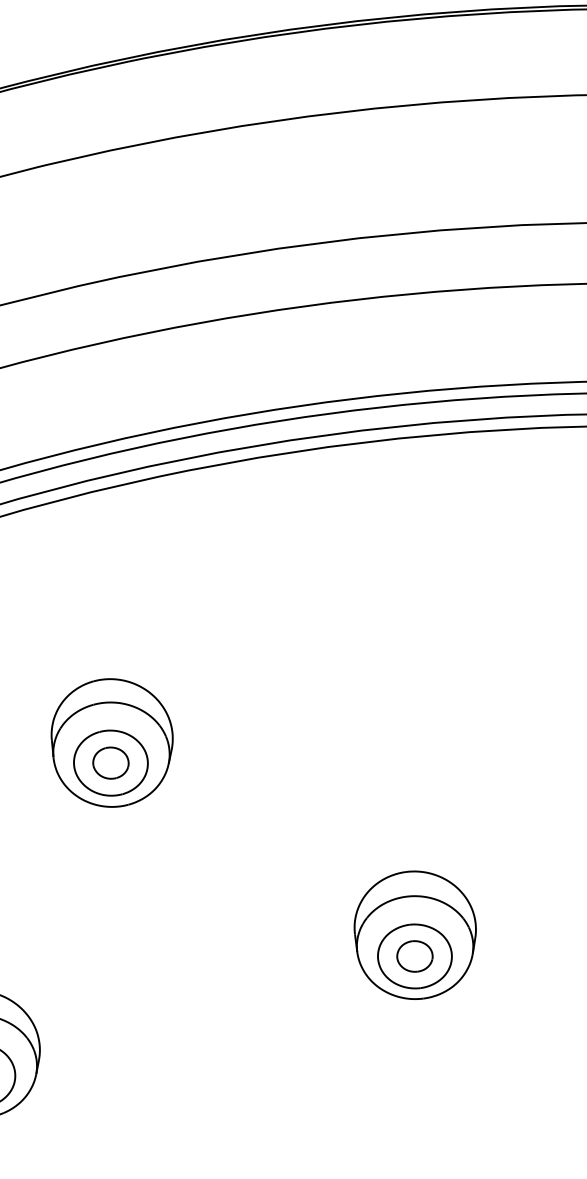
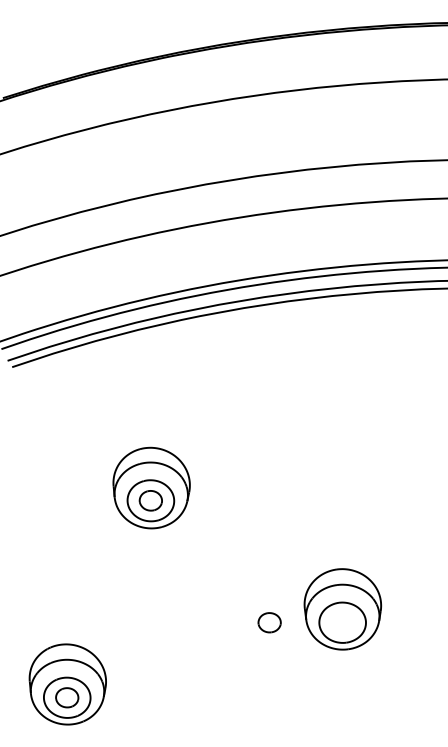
part: (414, 956) -> (269, 622), moved

